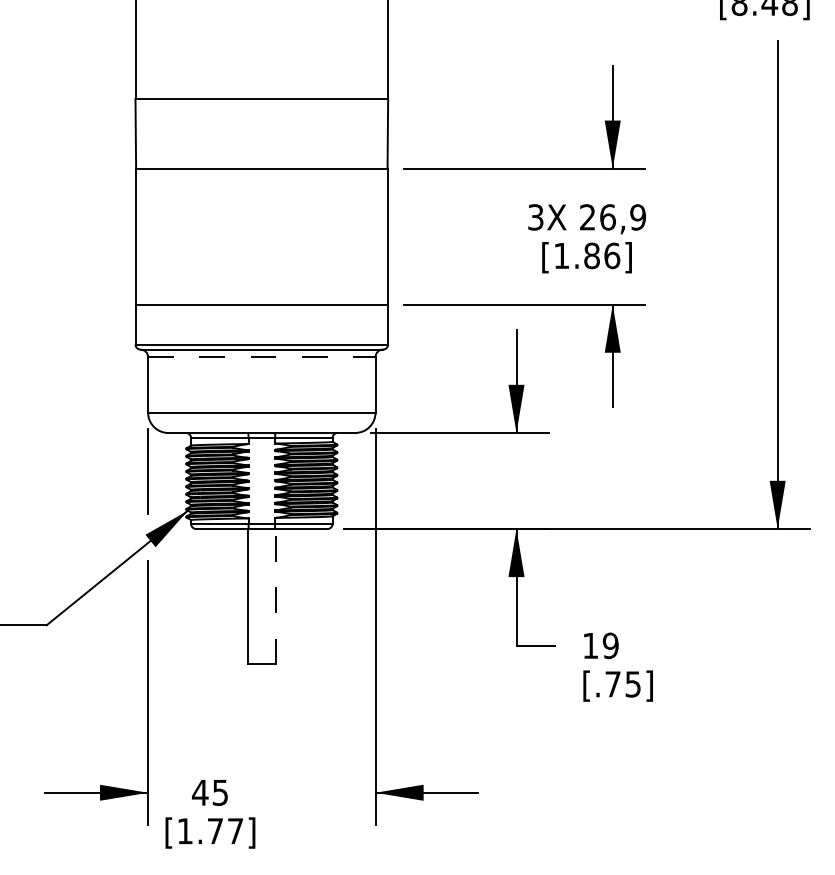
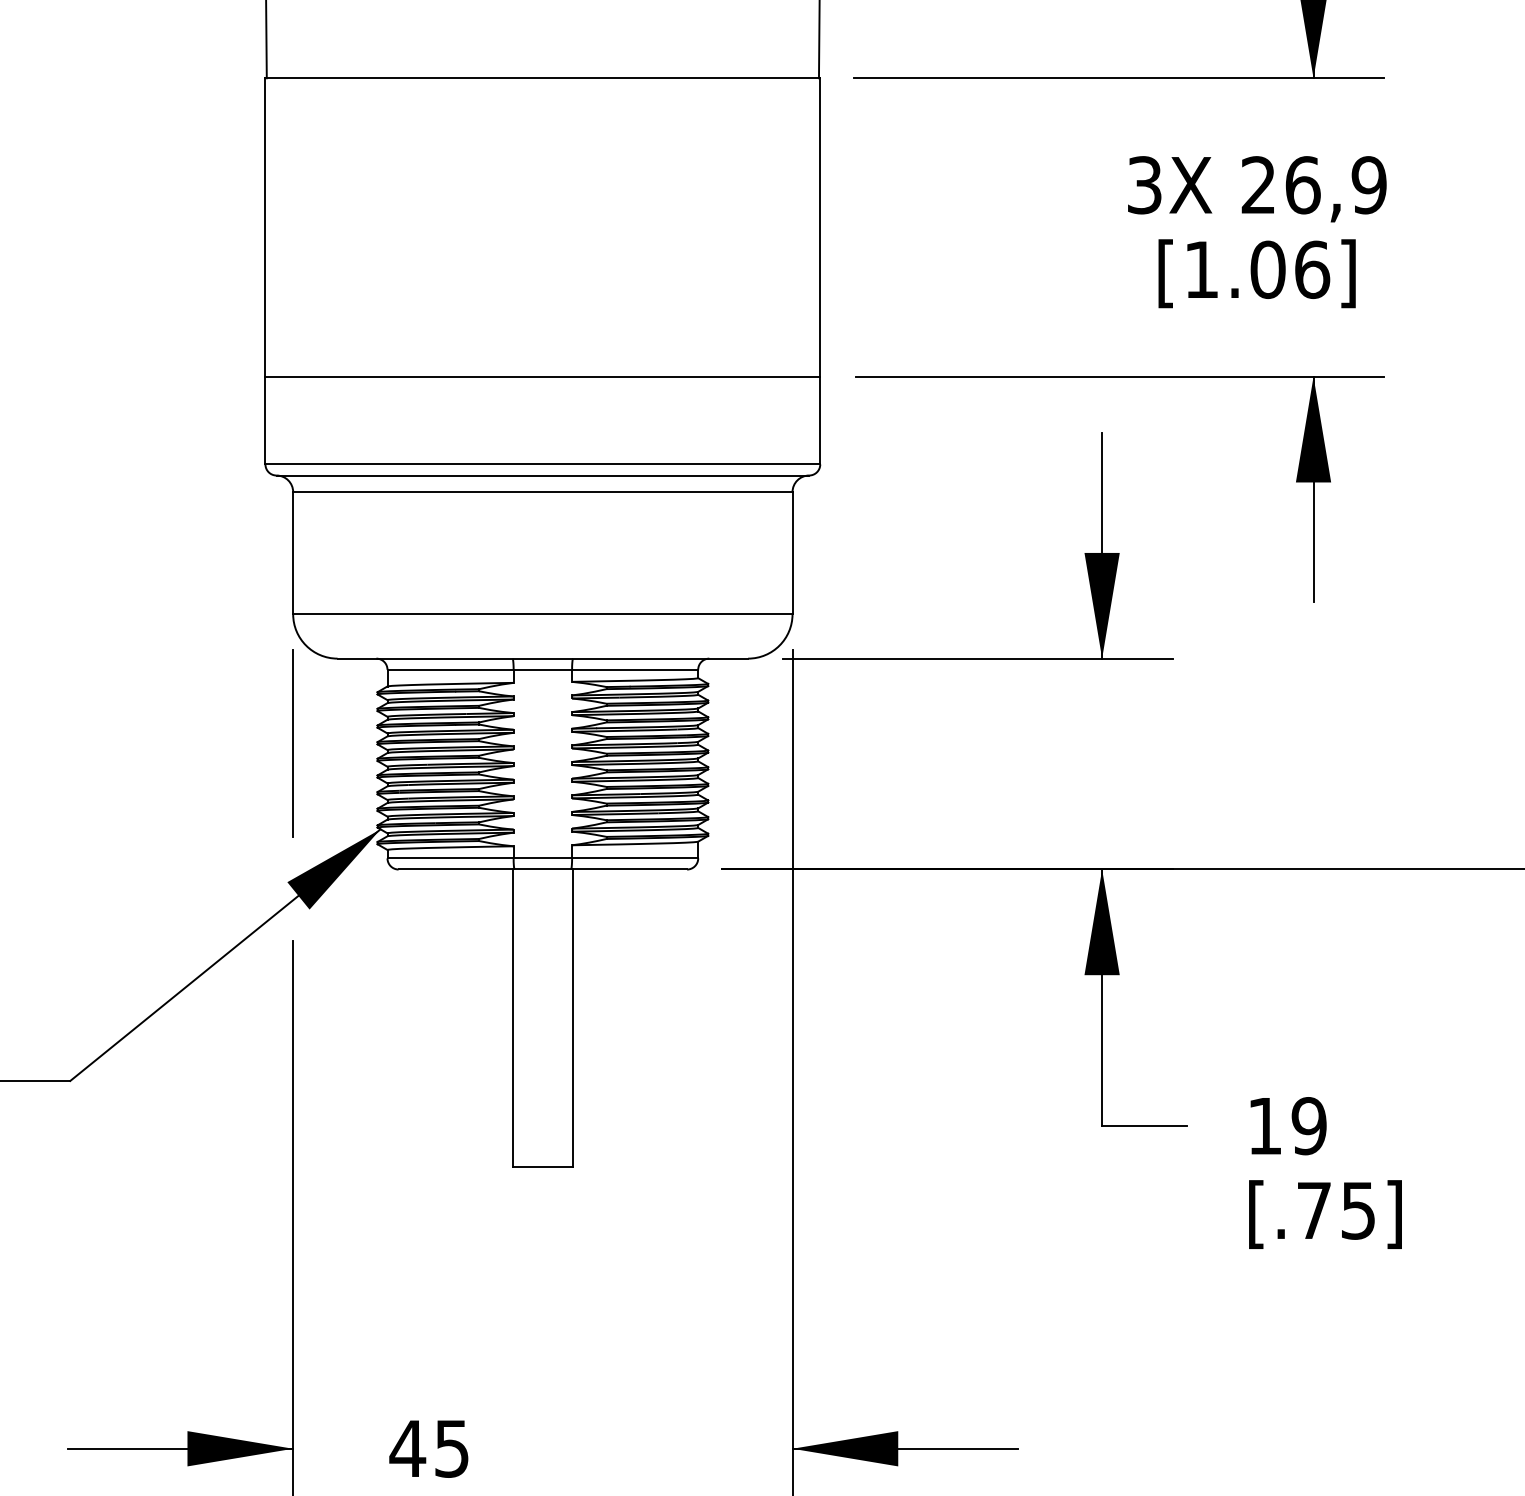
text: (591, 255) -> (1266, 268), [1.86] -> [1.06]
line: (261, 357) -> (542, 492), dashed -> solid
line: (275, 596) -> (572, 1017), dashed -> solid

